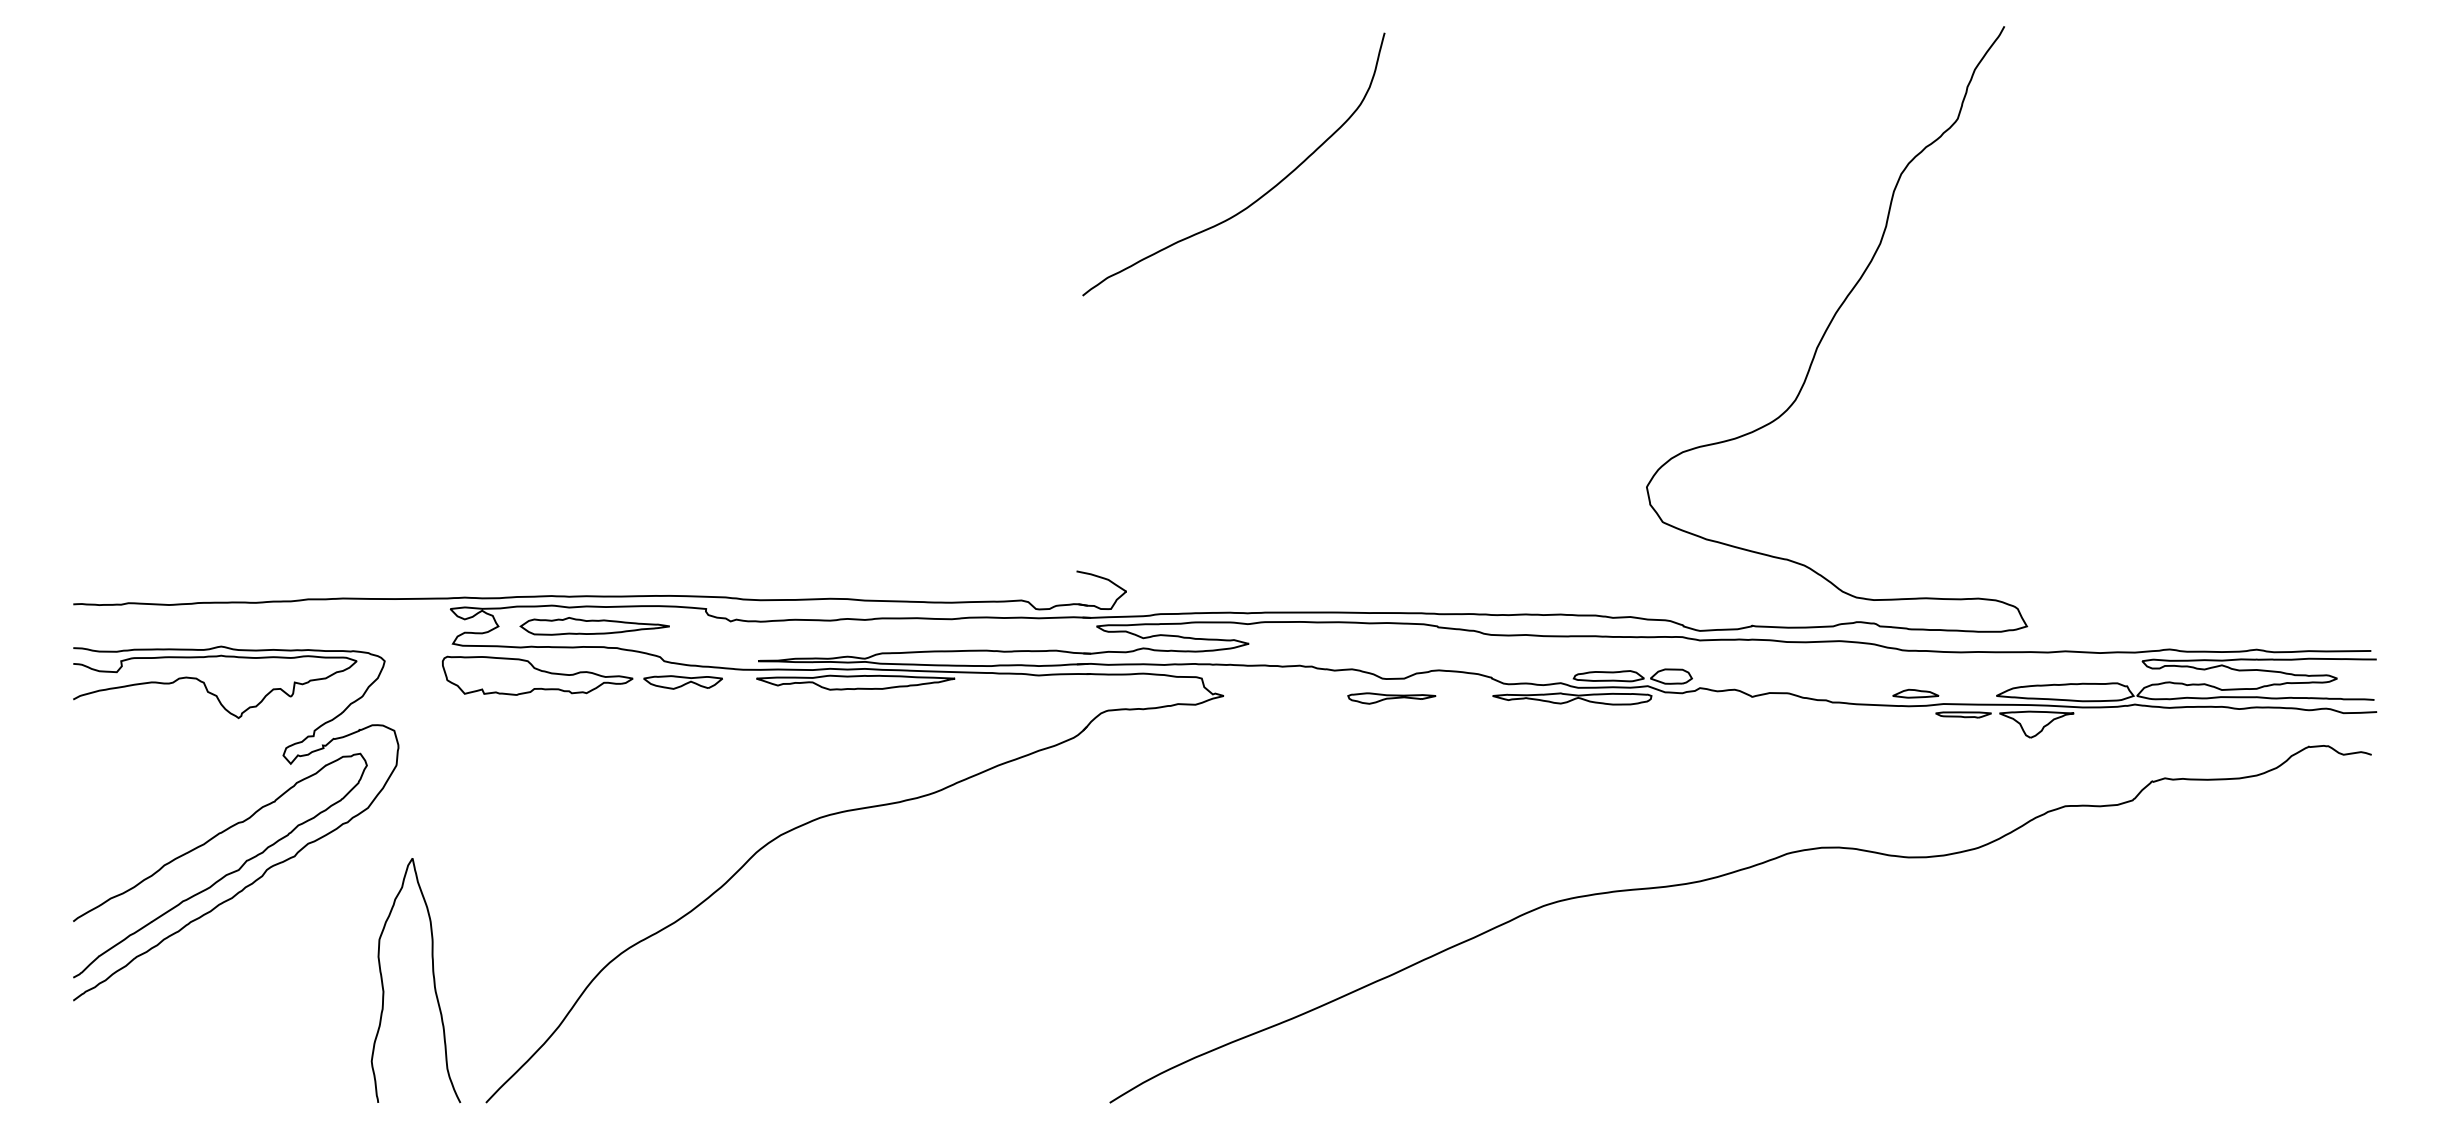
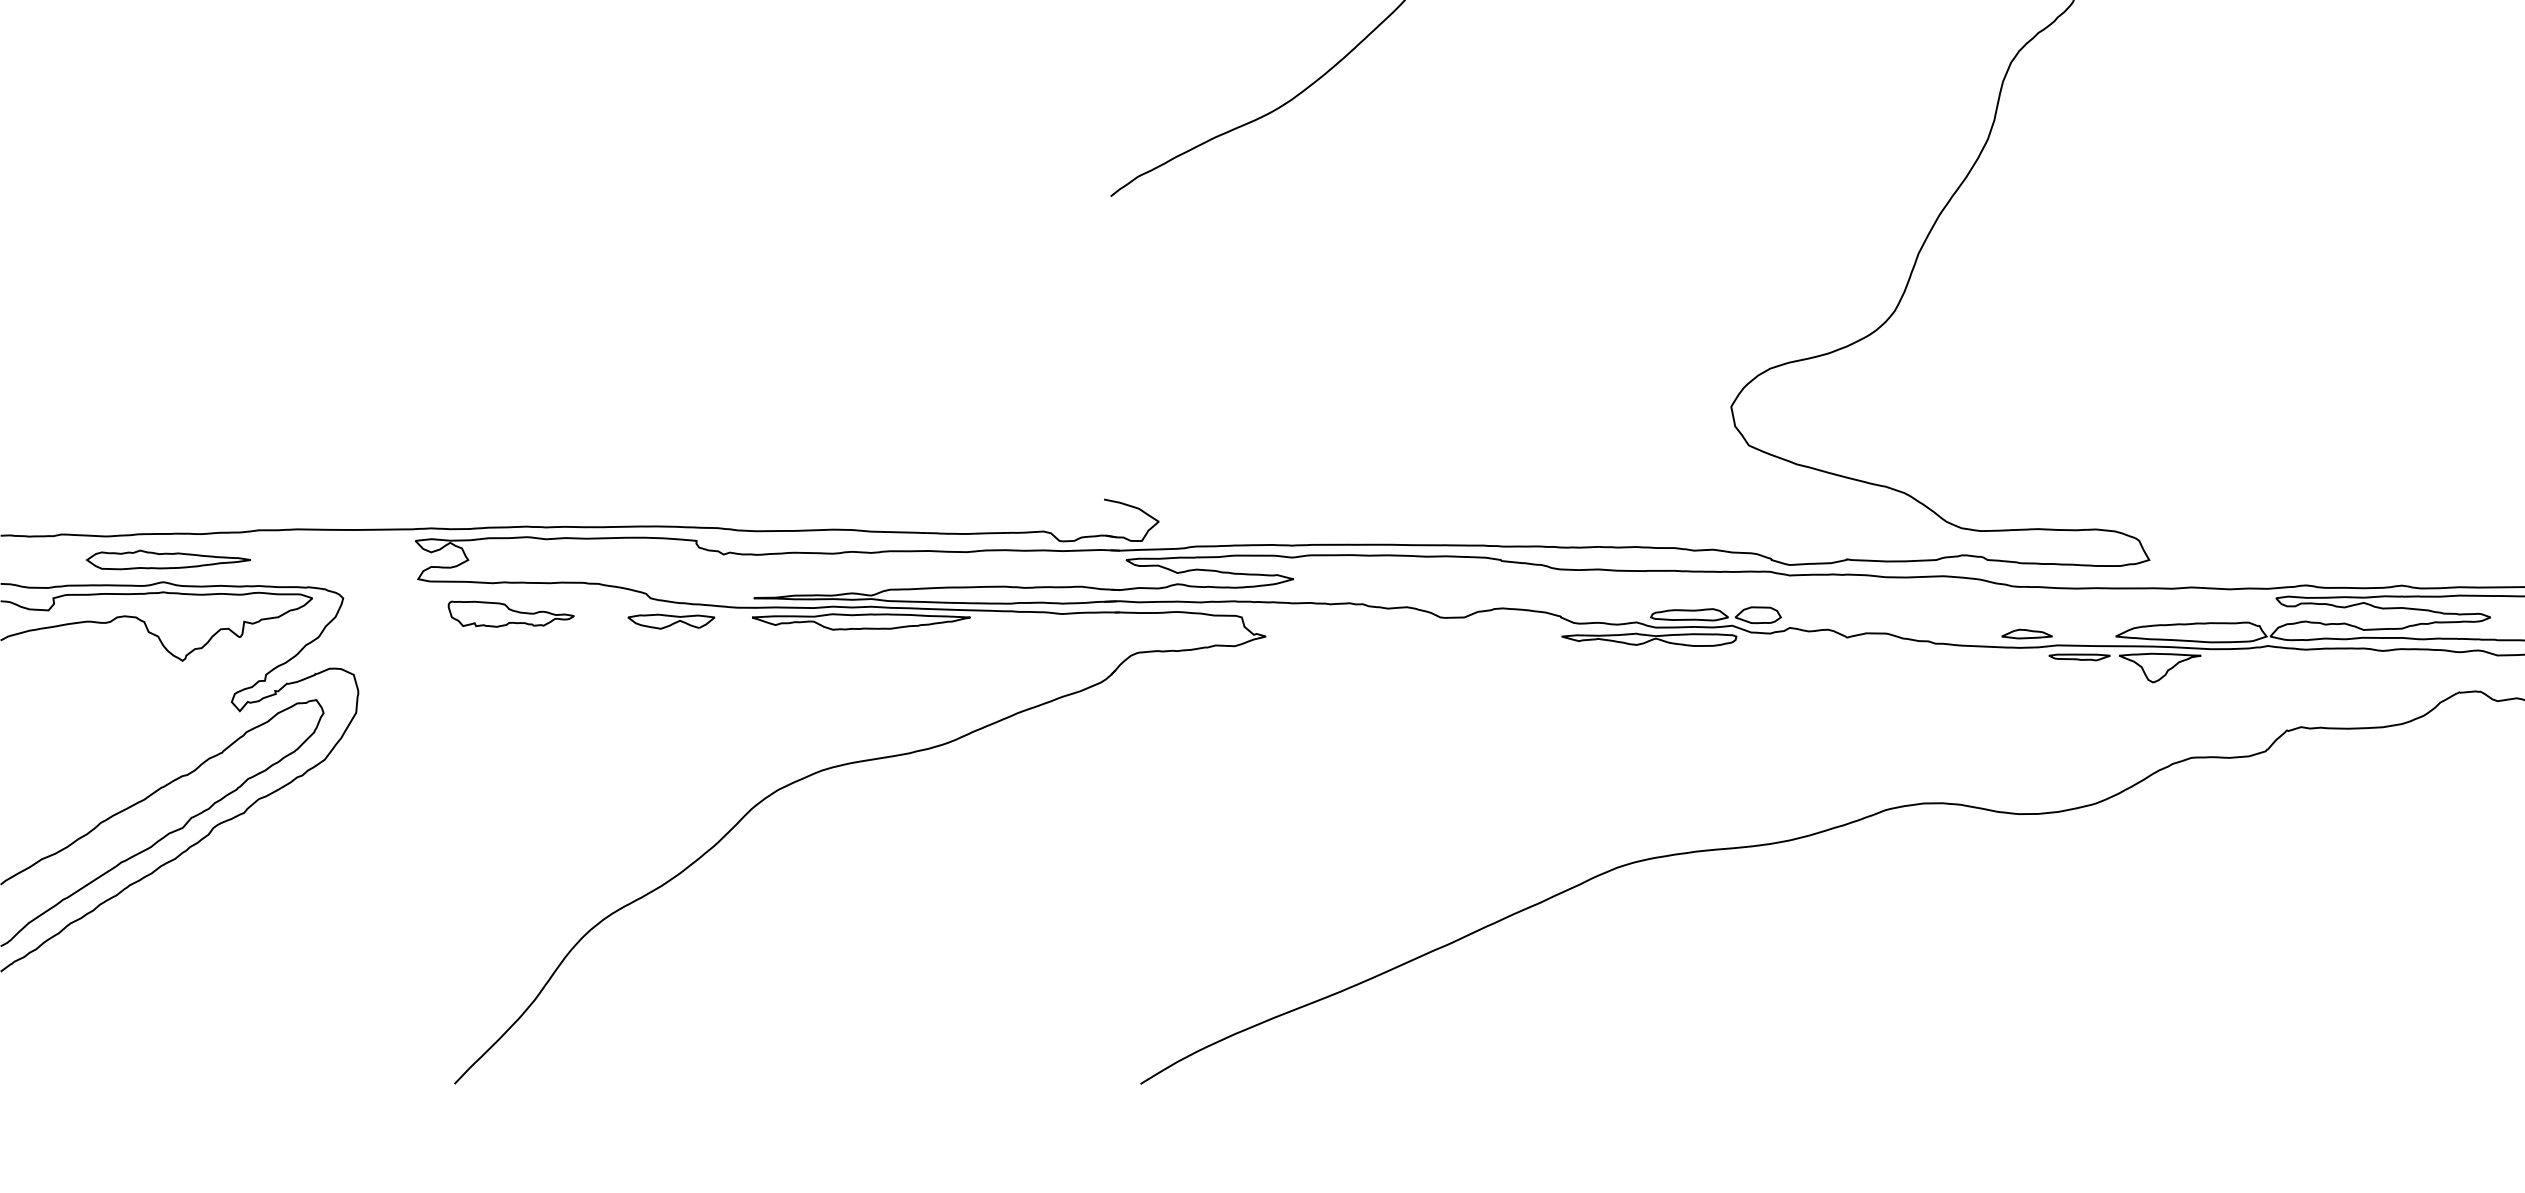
part: (594, 626) -> (168, 560), moved
part: (537, 675) -> (511, 614), size x0.6
part: (1391, 698) -> (1450, 639), removed
curve: (432, 975) -> (395, 943), removed

